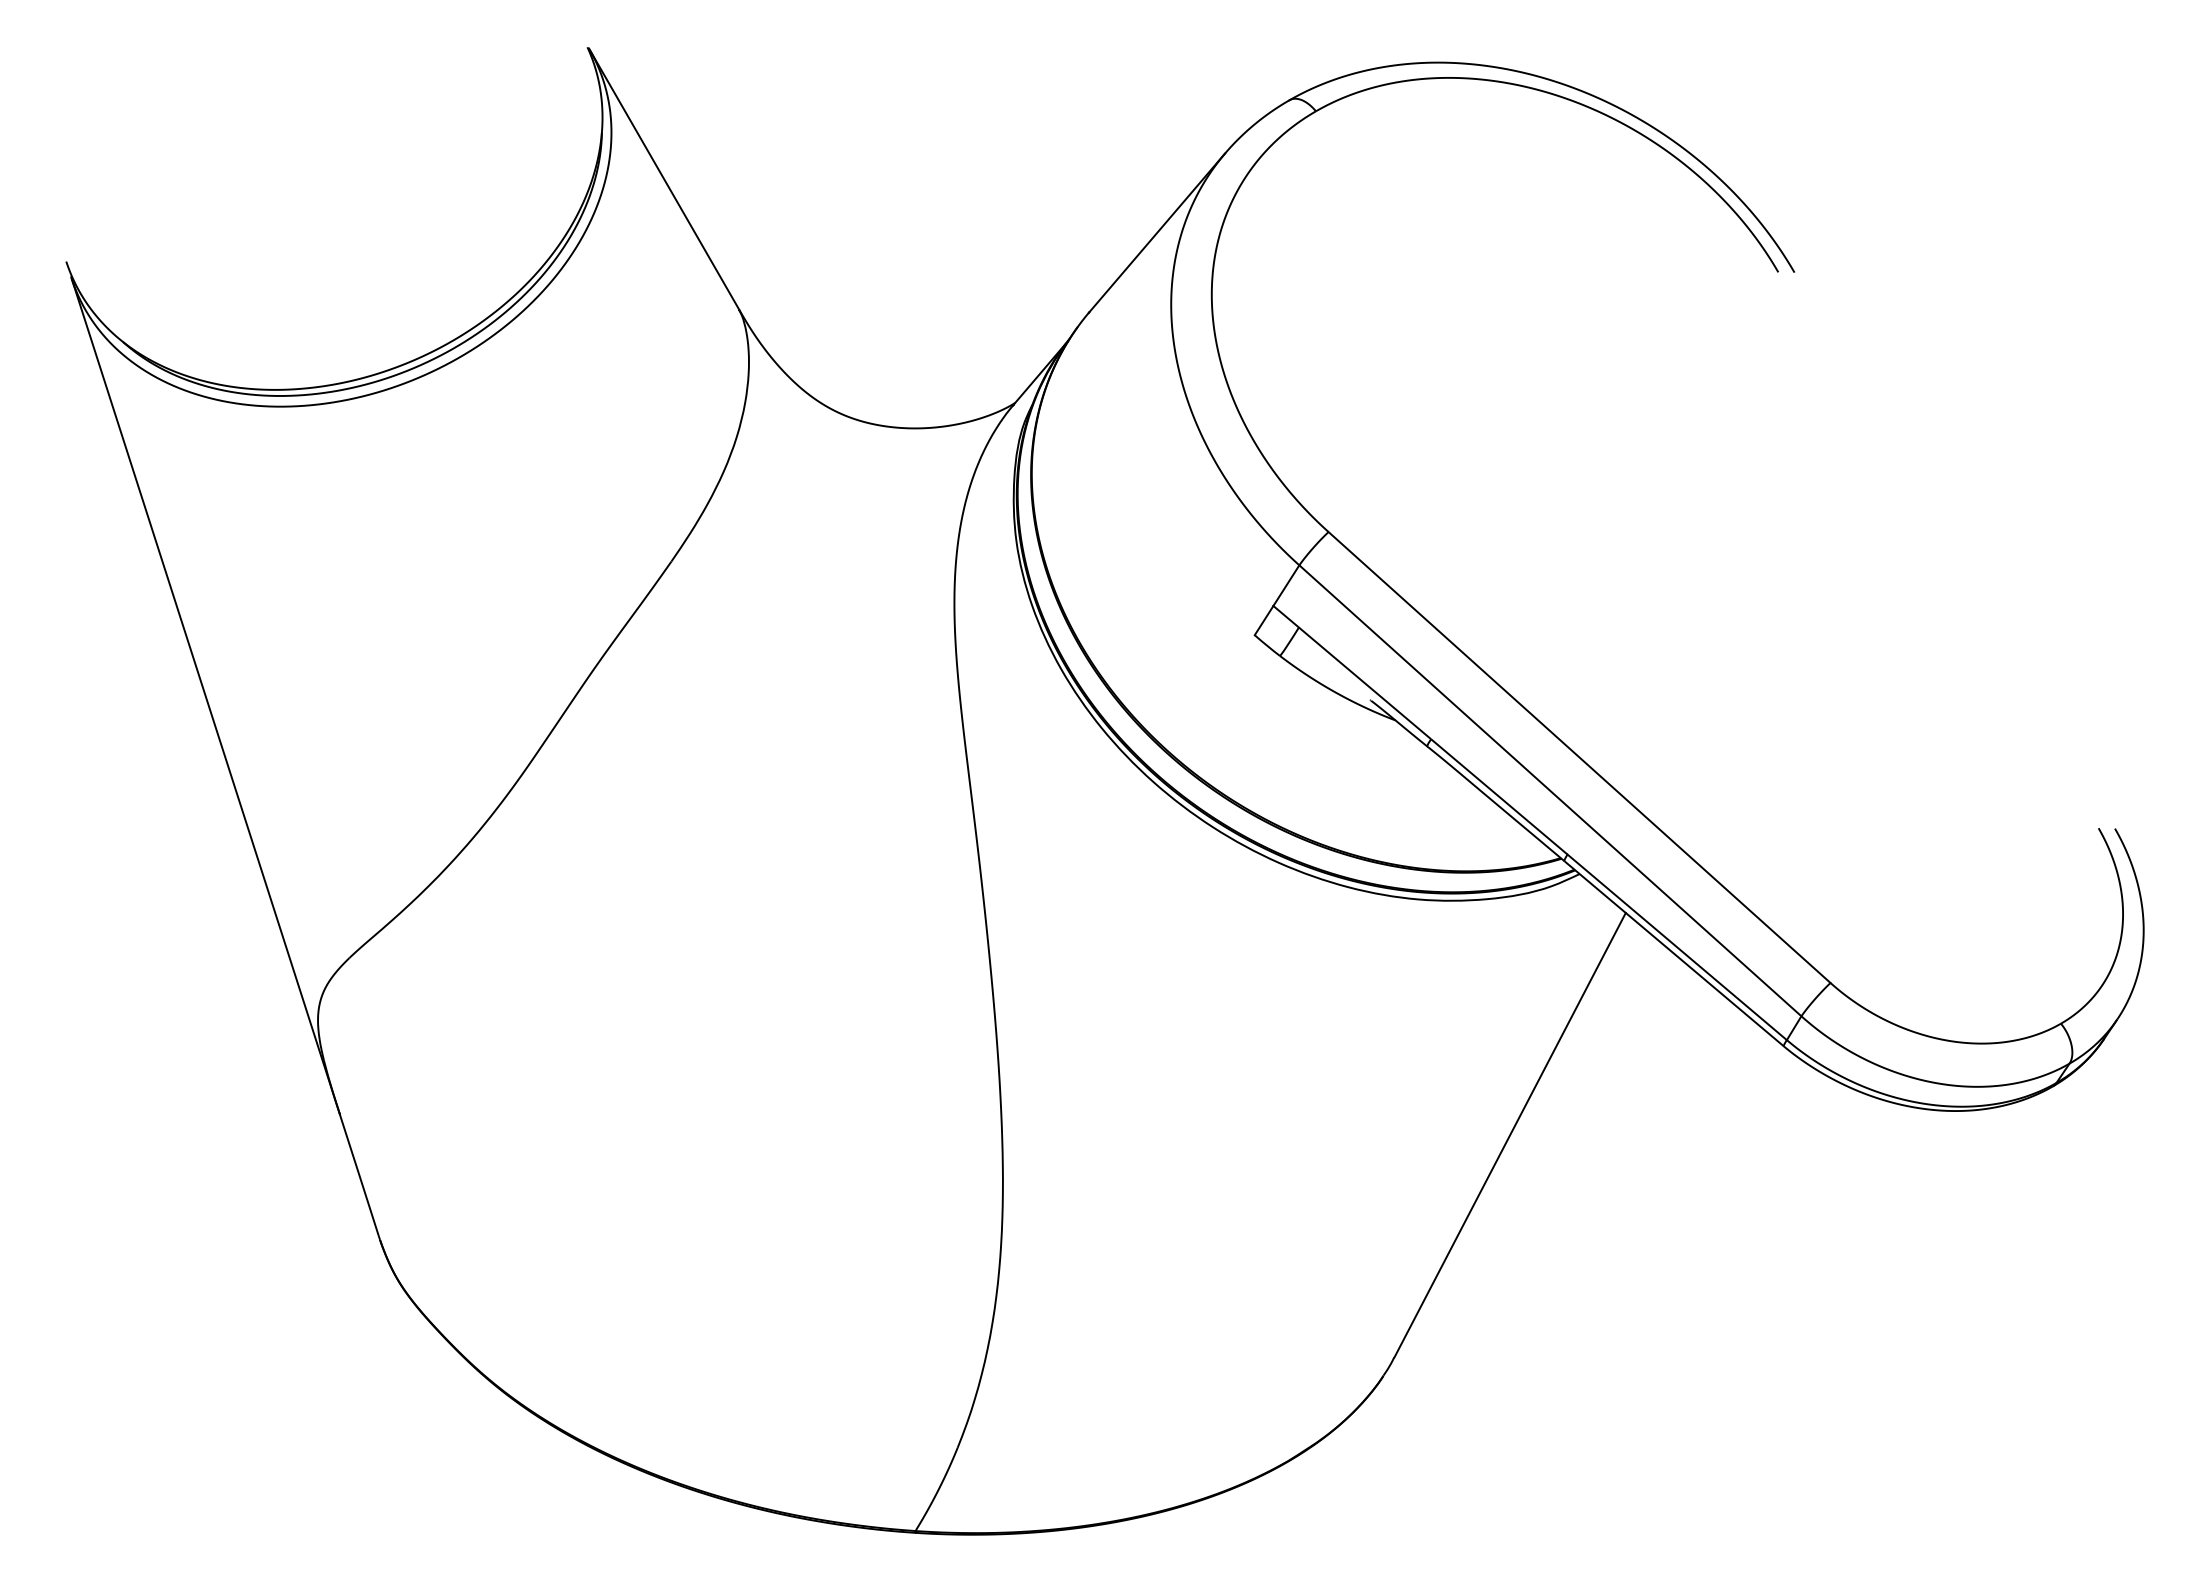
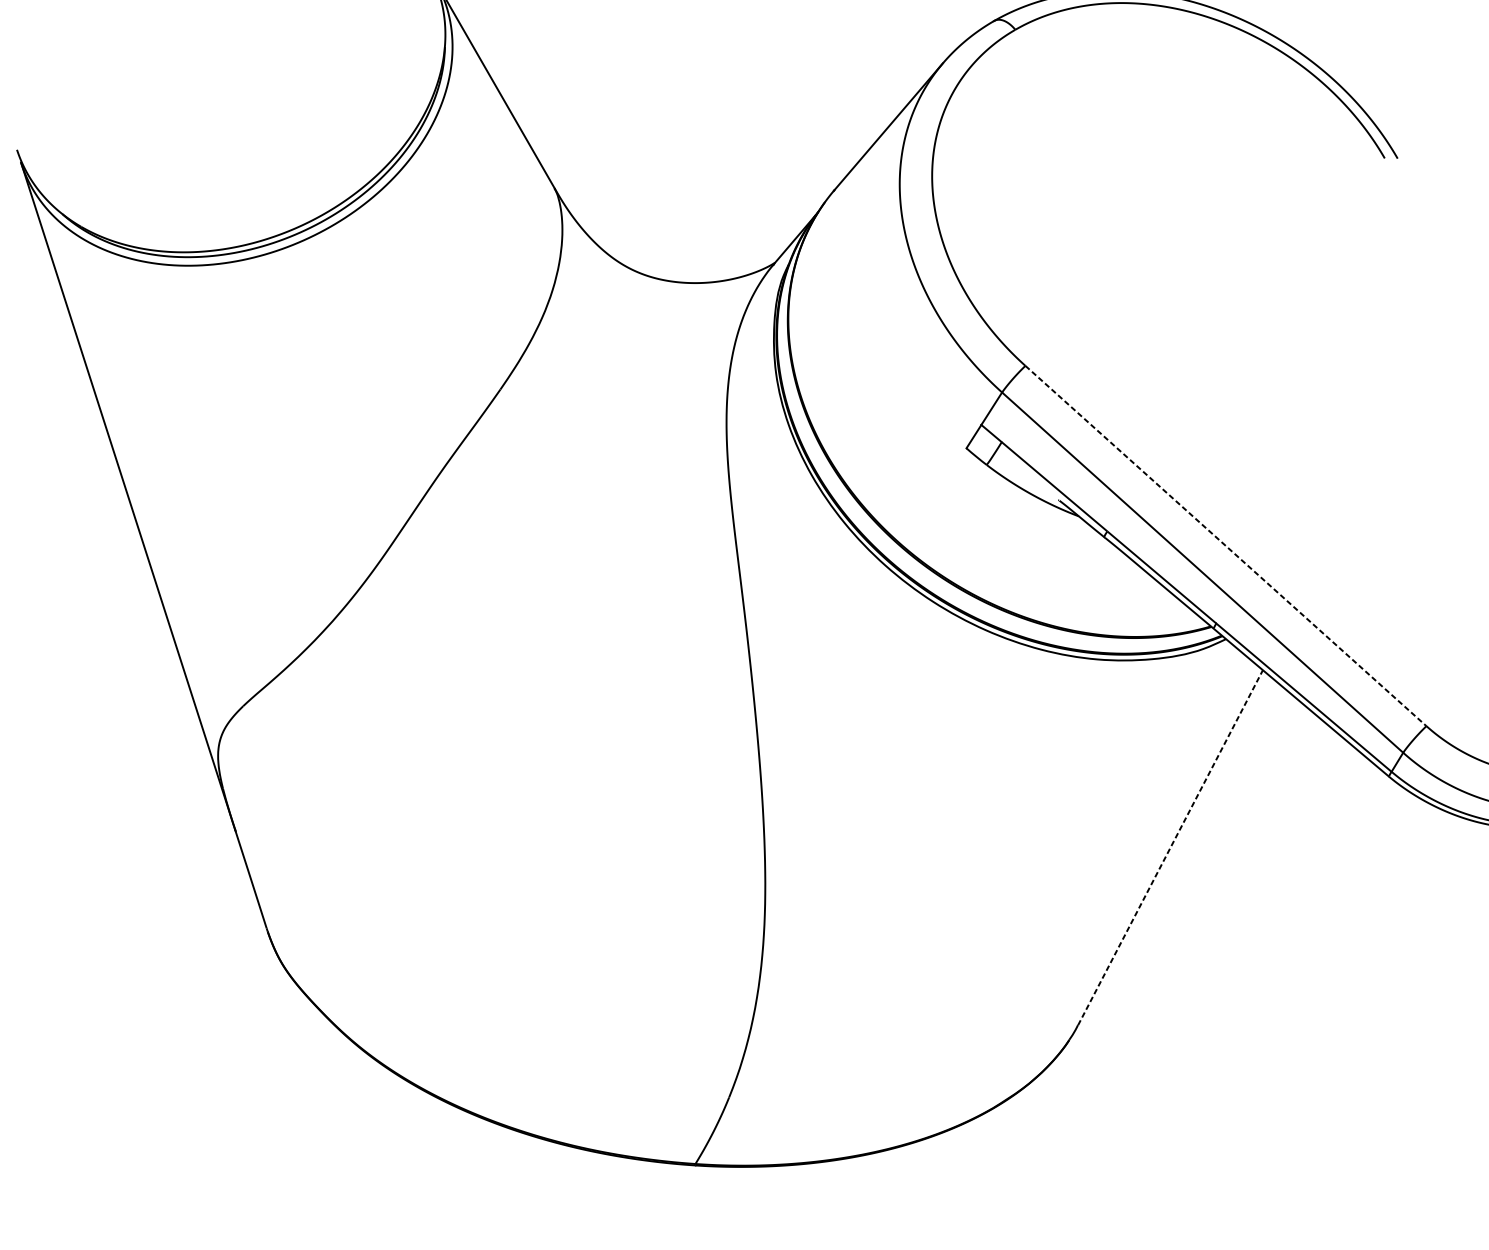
line: (1579, 757) -> (1225, 546), solid -> dashed
line: (1510, 1135) -> (1170, 848), solid -> dashed

